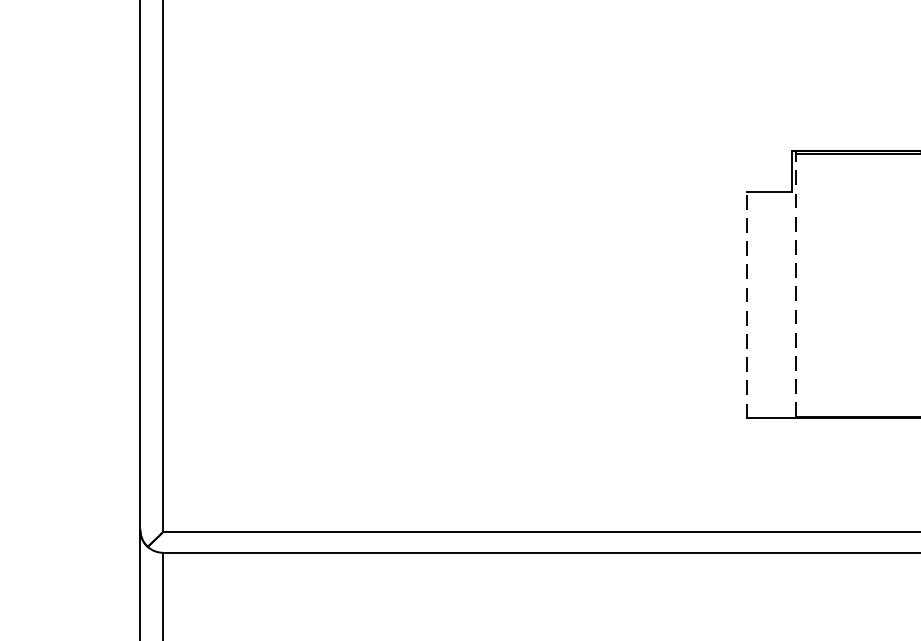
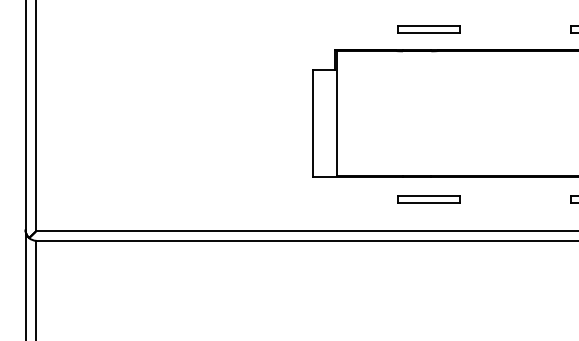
line: (795, 282) -> (336, 112), dashed -> solid
line: (747, 305) -> (313, 123), dashed -> solid

